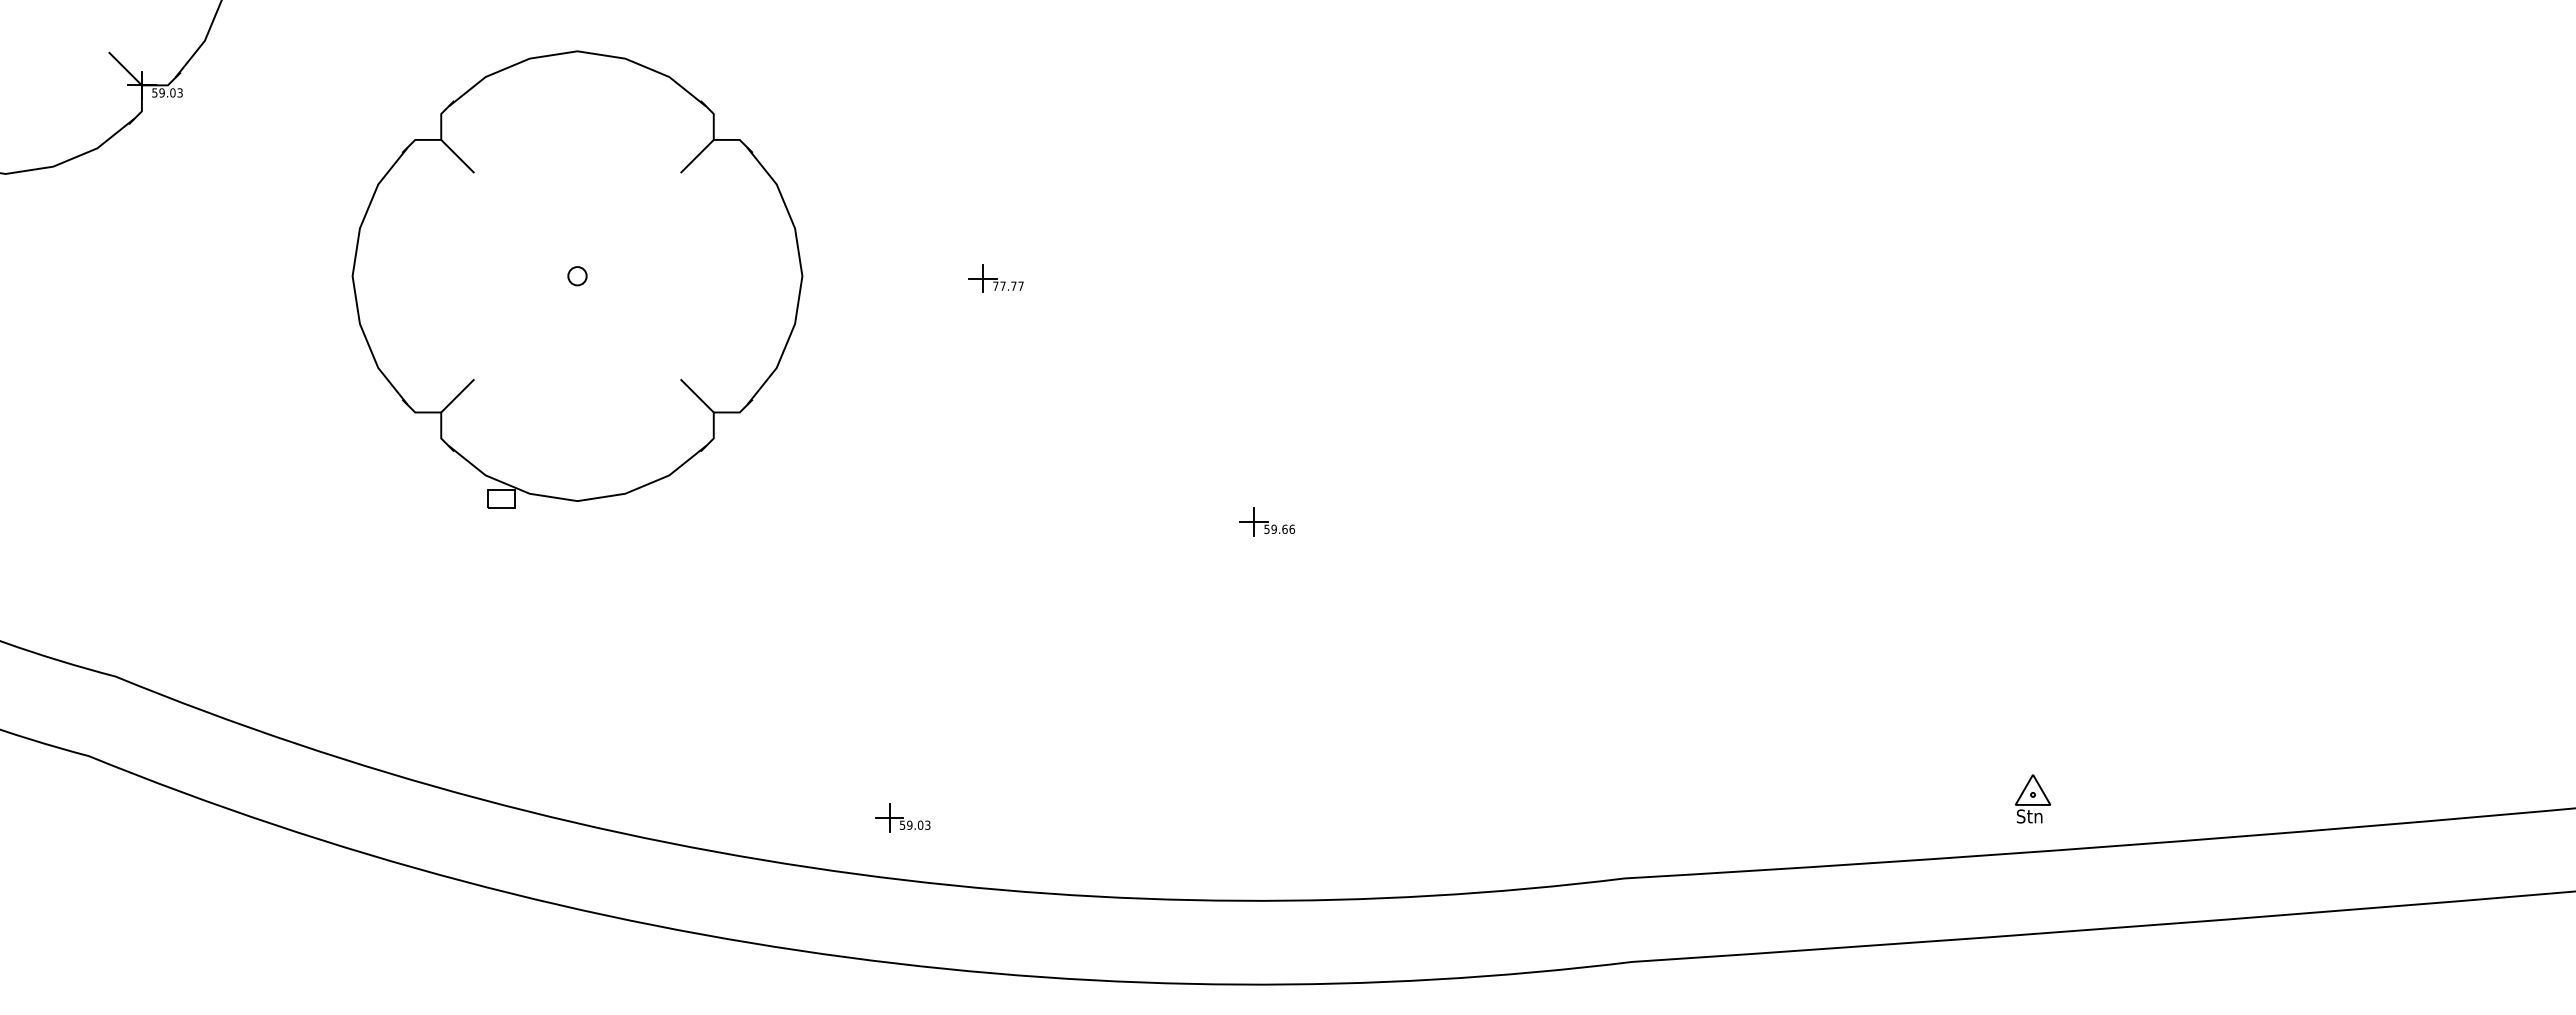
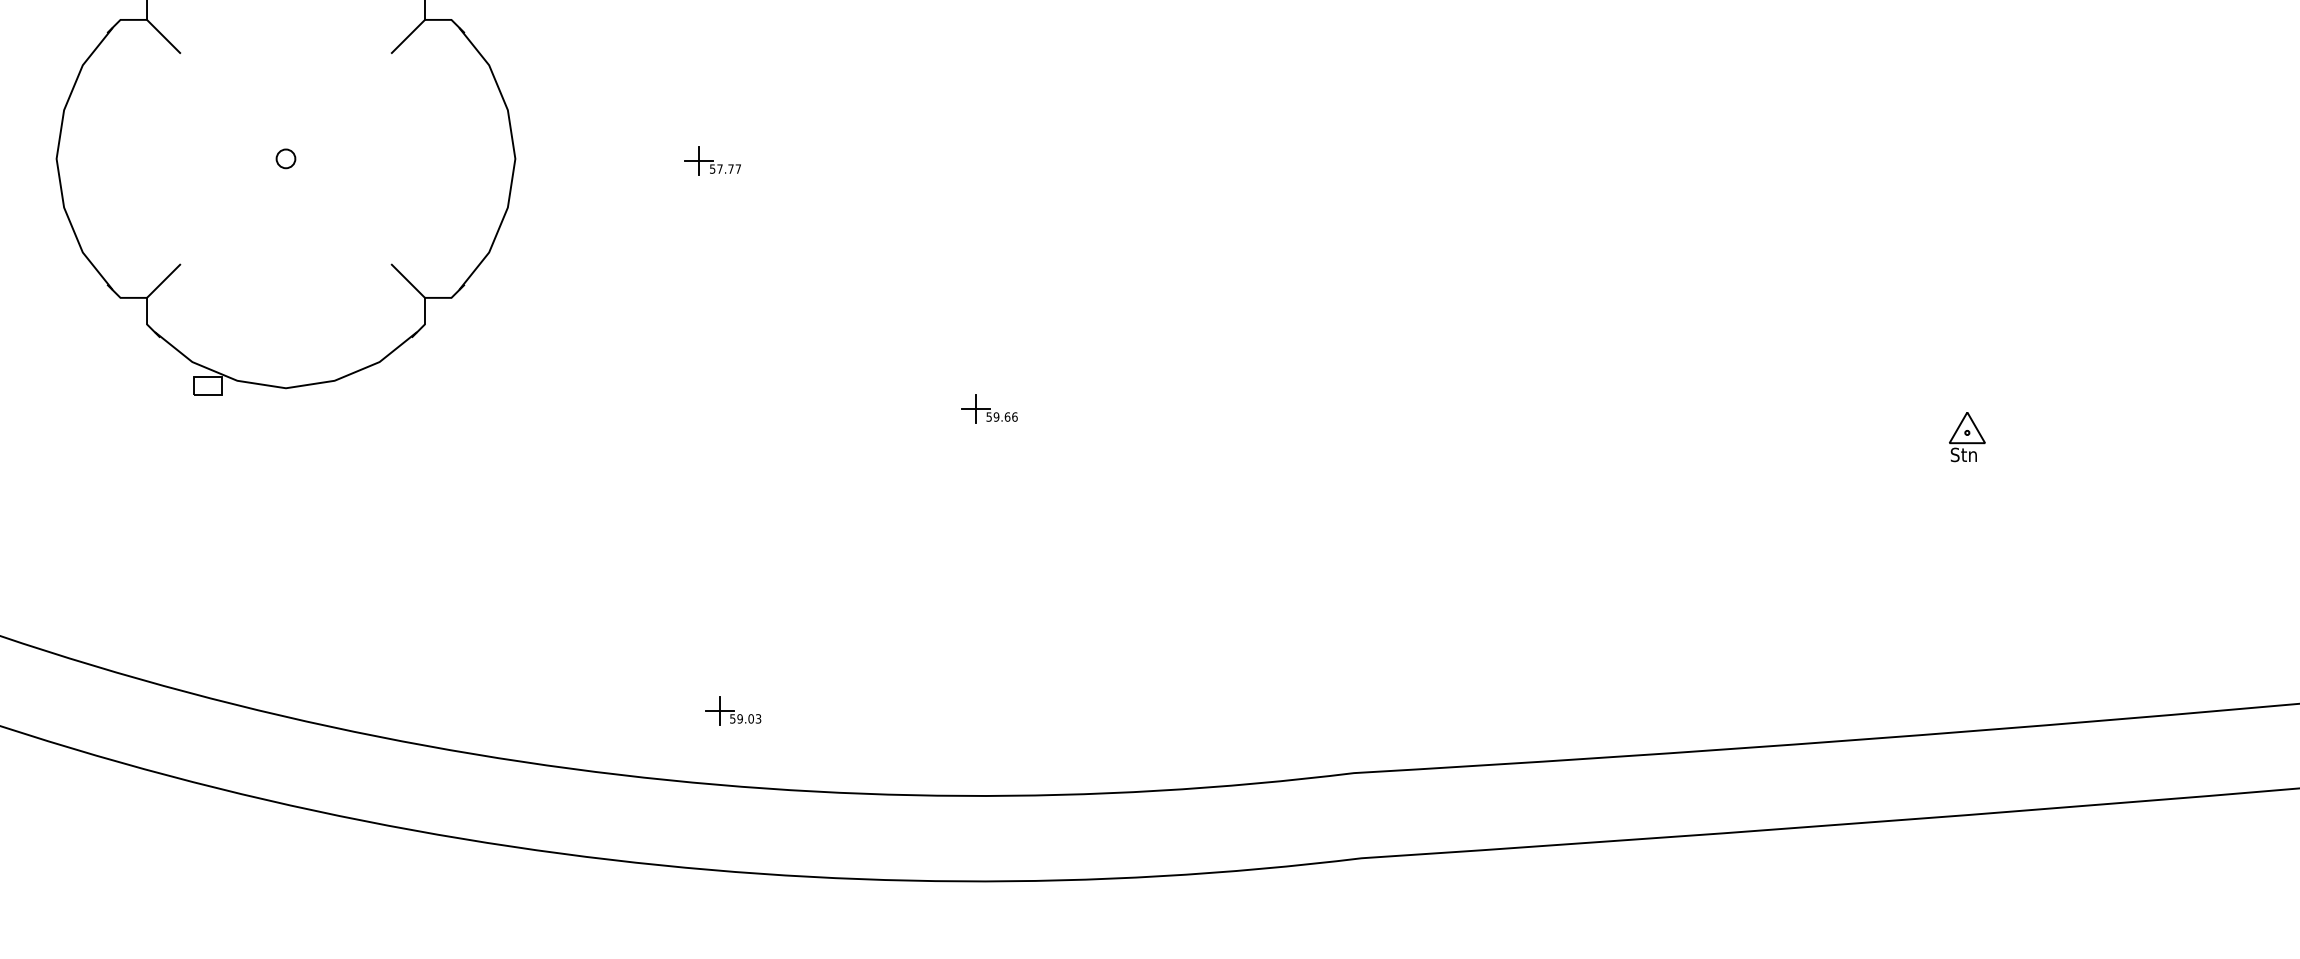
text: (995, 285) -> (712, 168), 77.77 -> 57.77
part: (2033, 798) -> (1967, 436), moved
part: (902, 817) -> (732, 710), moved

